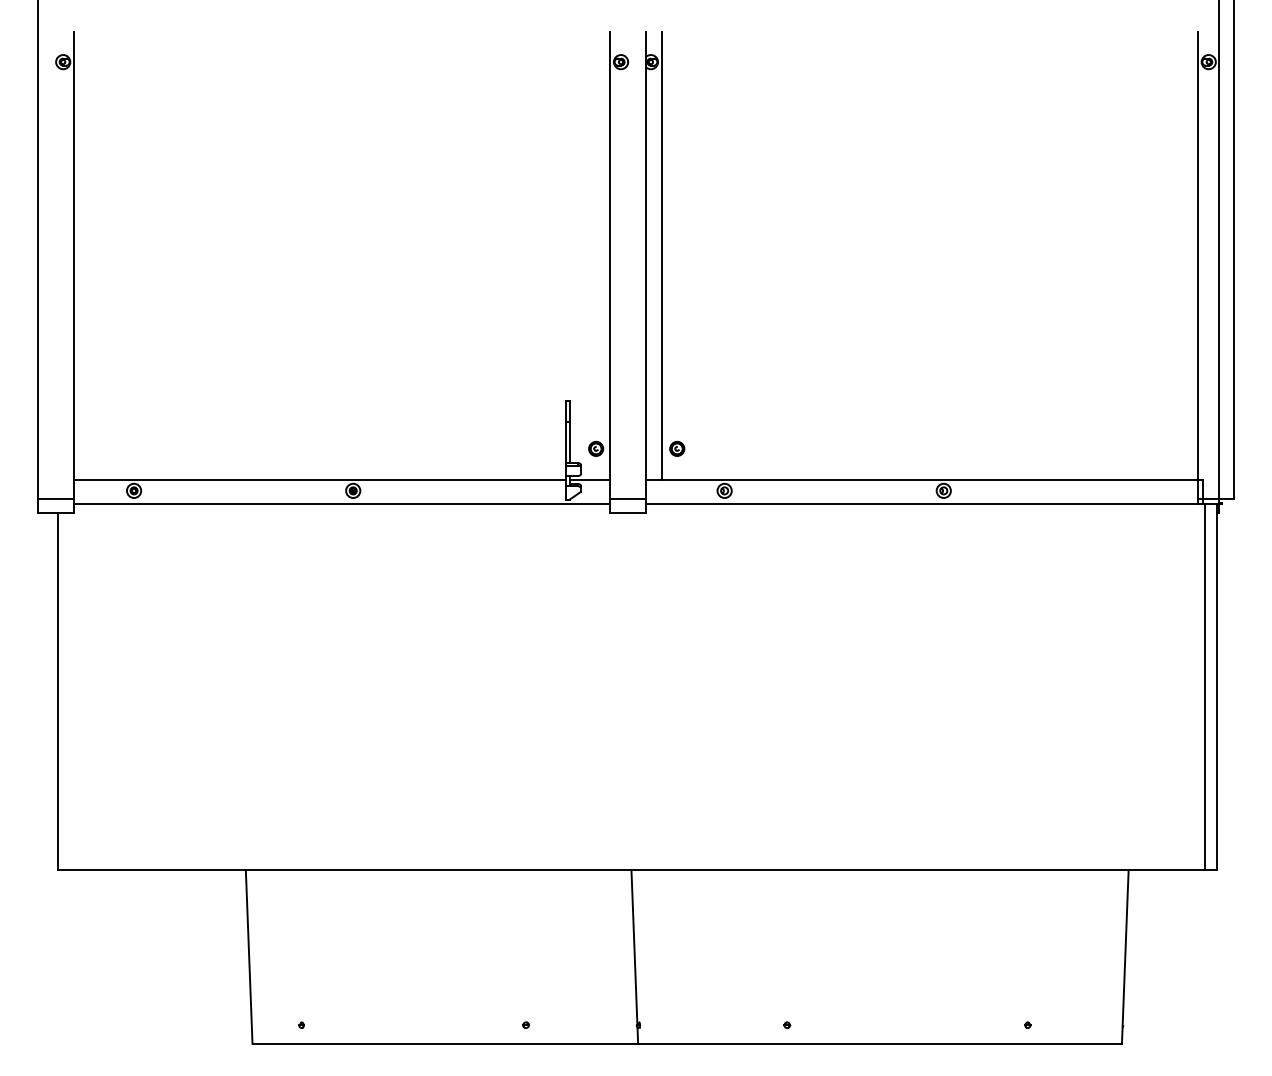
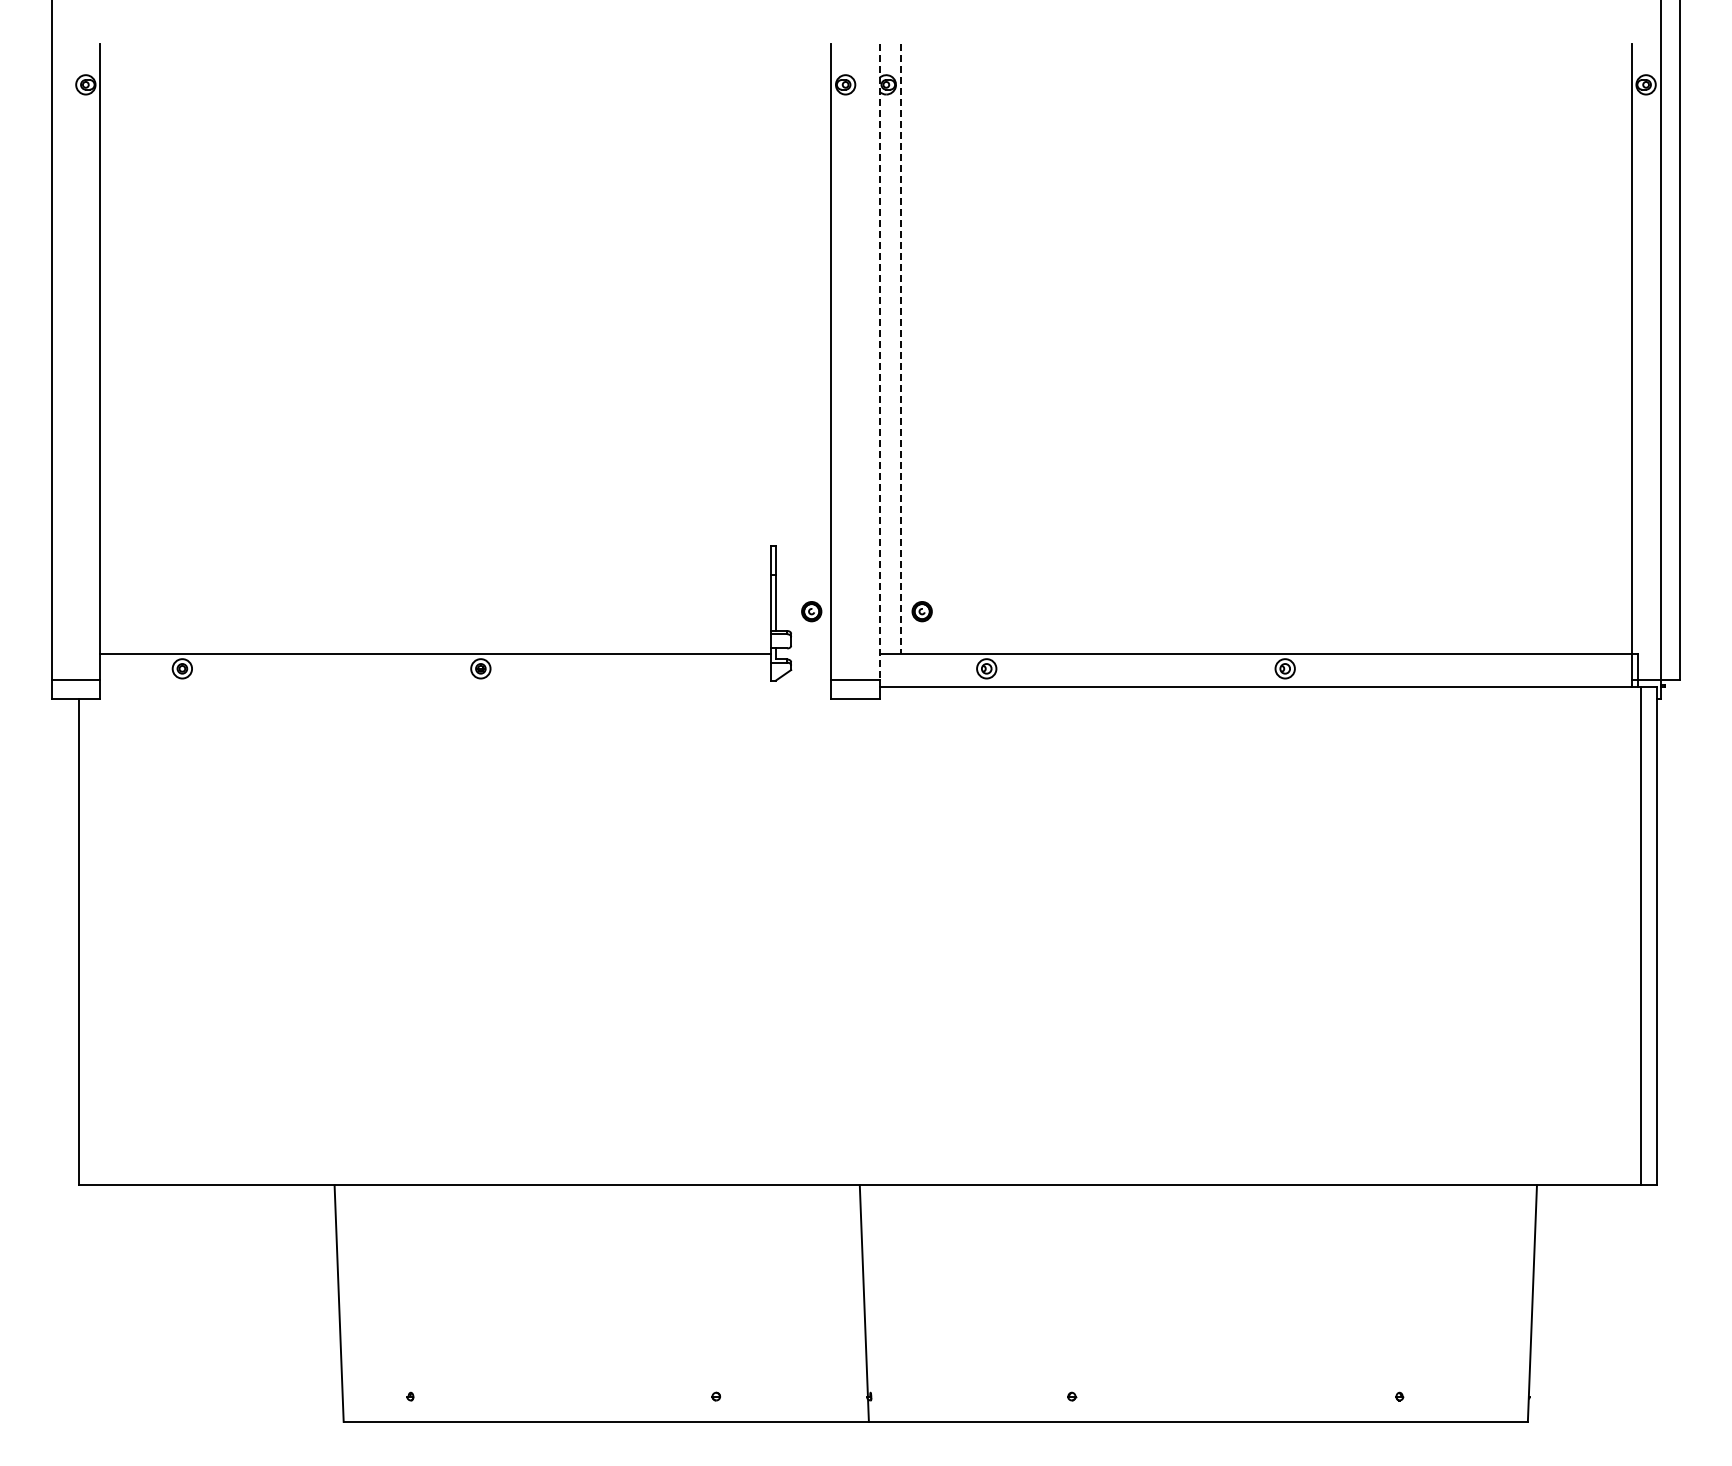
line: (661, 256) -> (900, 349), solid -> dashed
line: (645, 265) -> (879, 361), solid -> dashed
line: (590, 480) -> (803, 654), removed
line: (341, 504) -> (465, 687), removed

